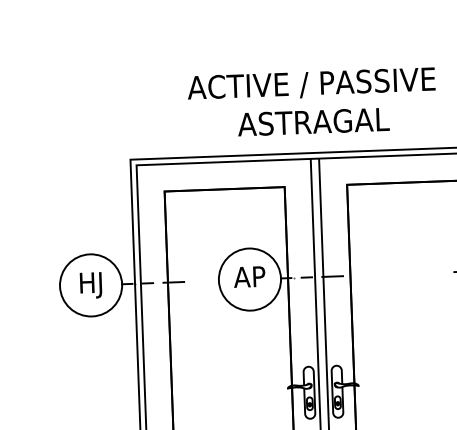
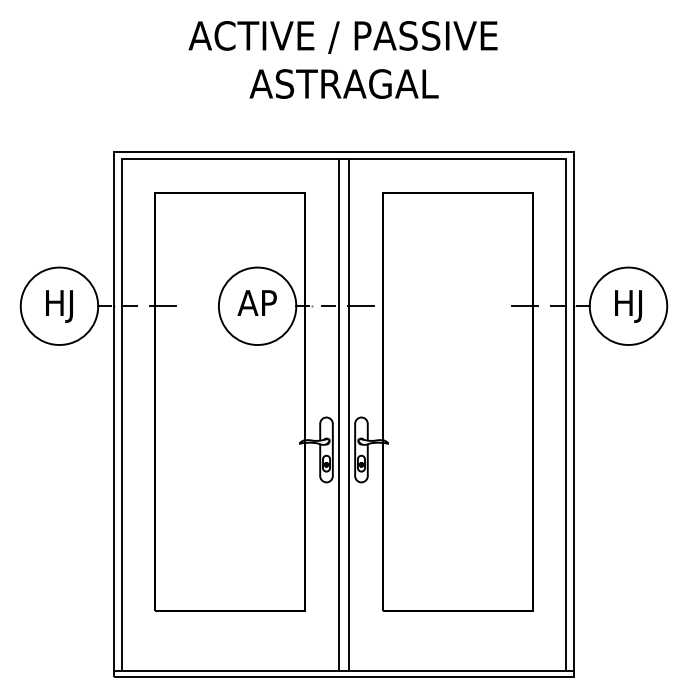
text: (311, 102) -> (342, 59), moved

